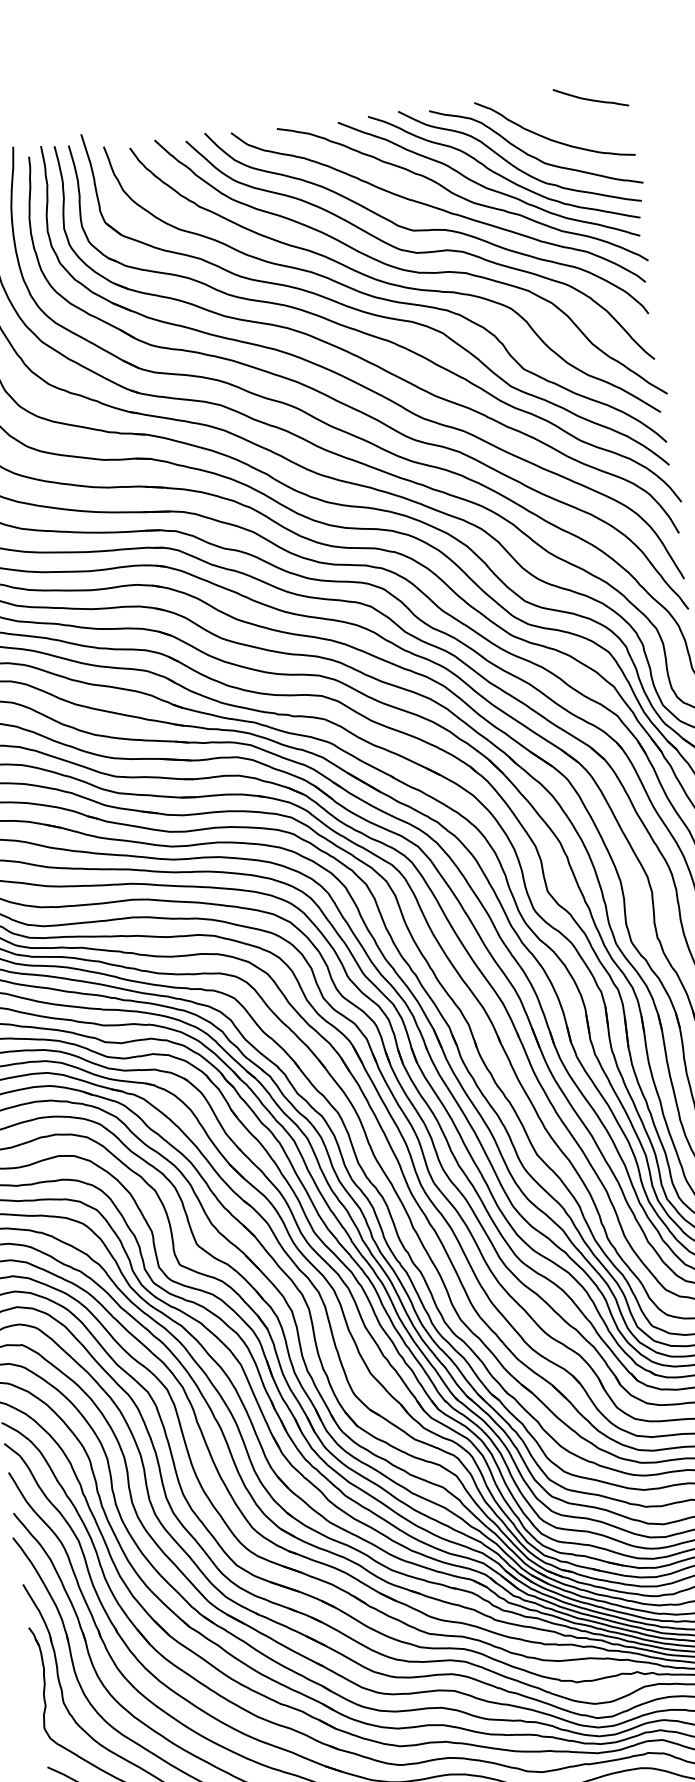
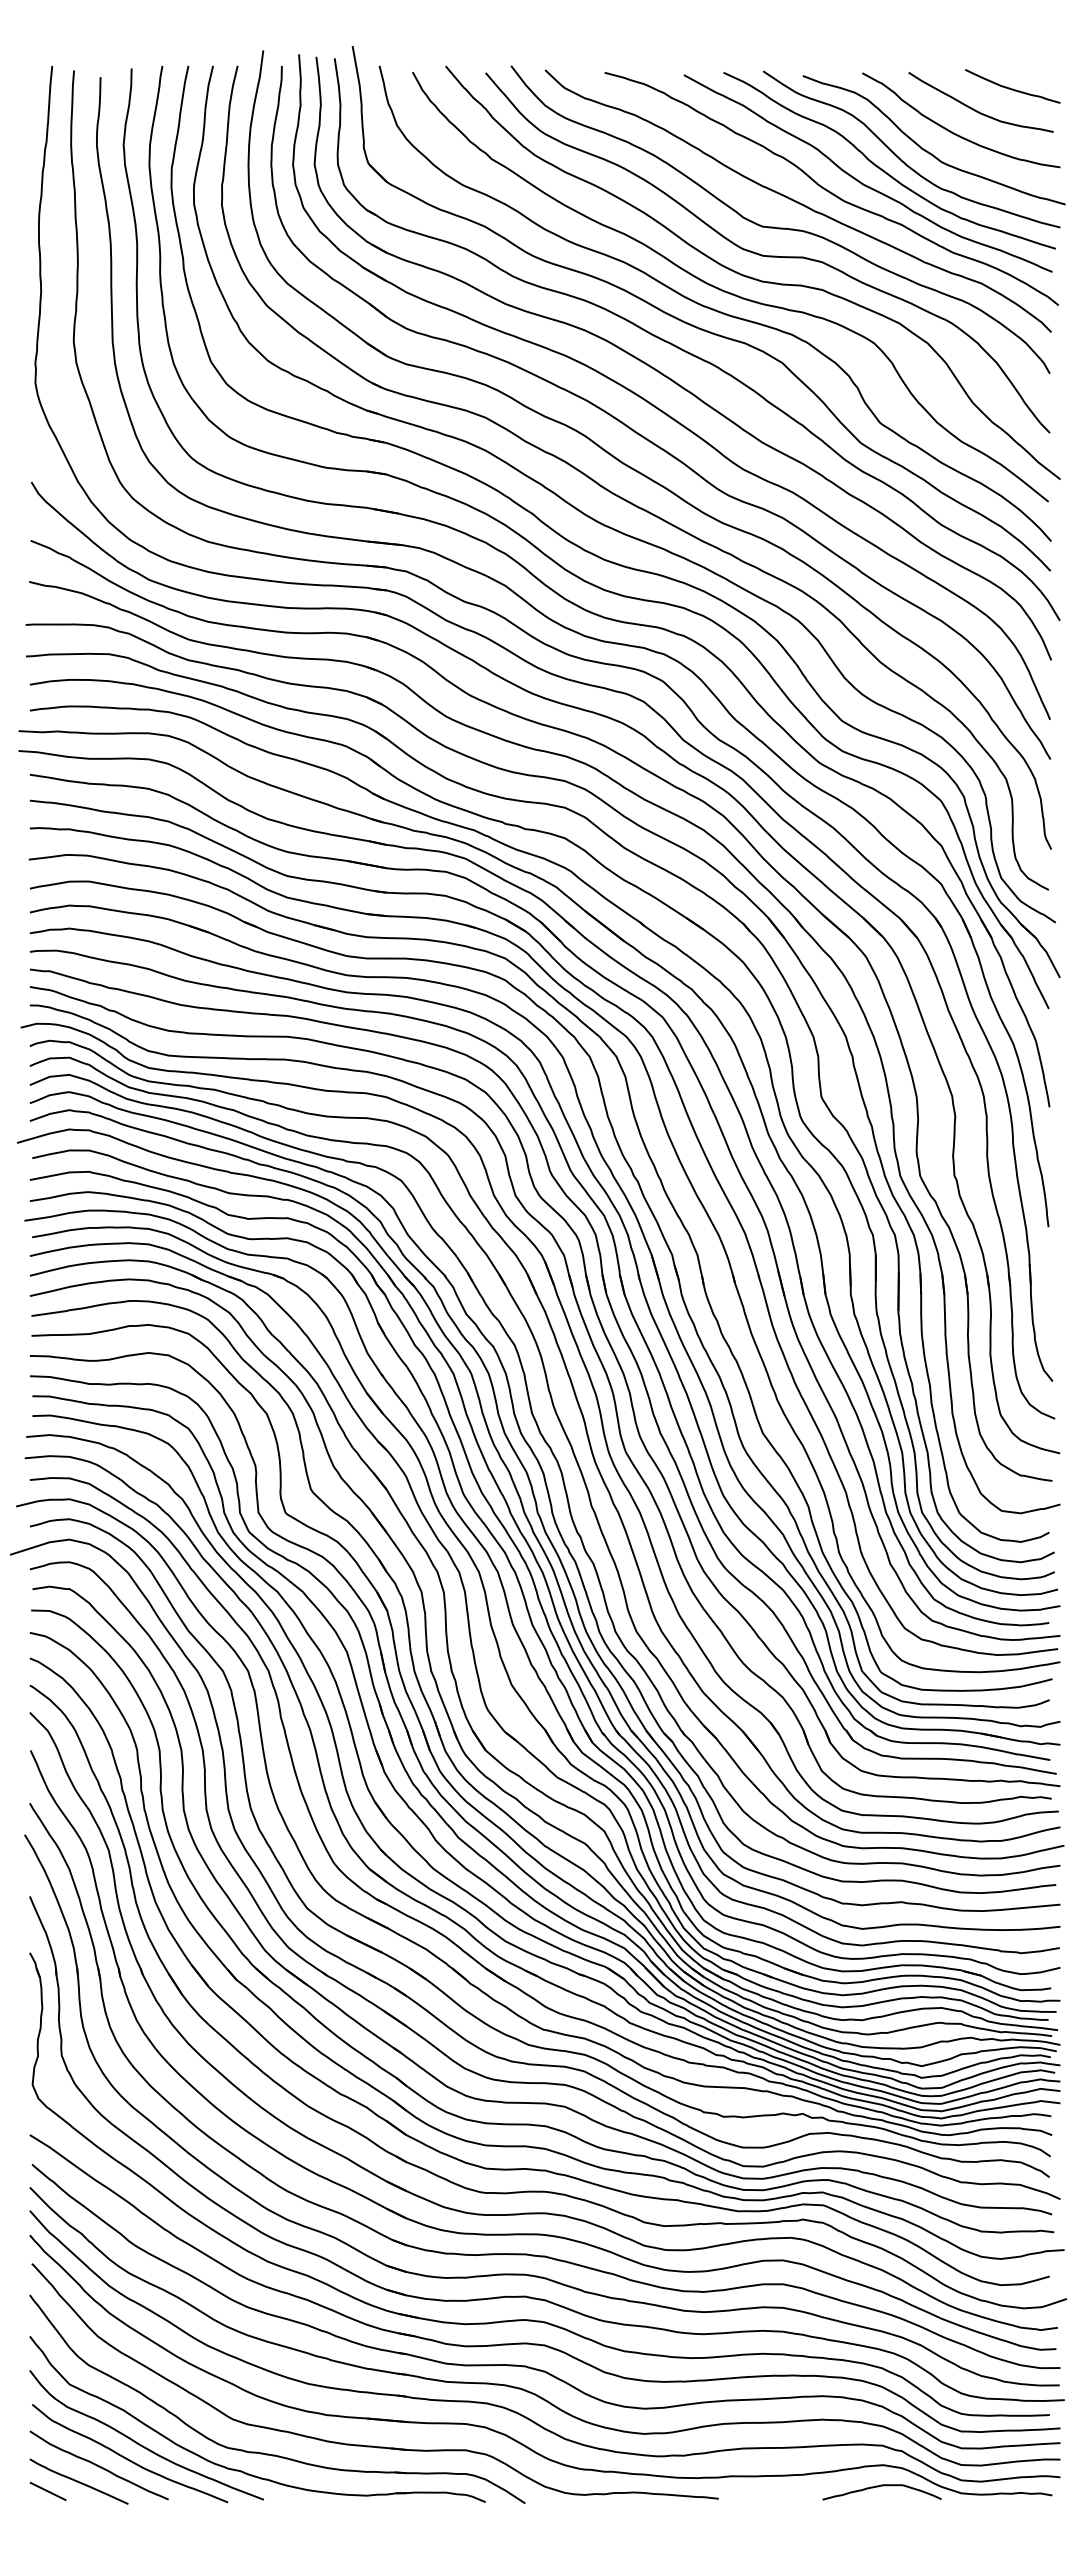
curve: (566, 119) -> (977, 110), added

